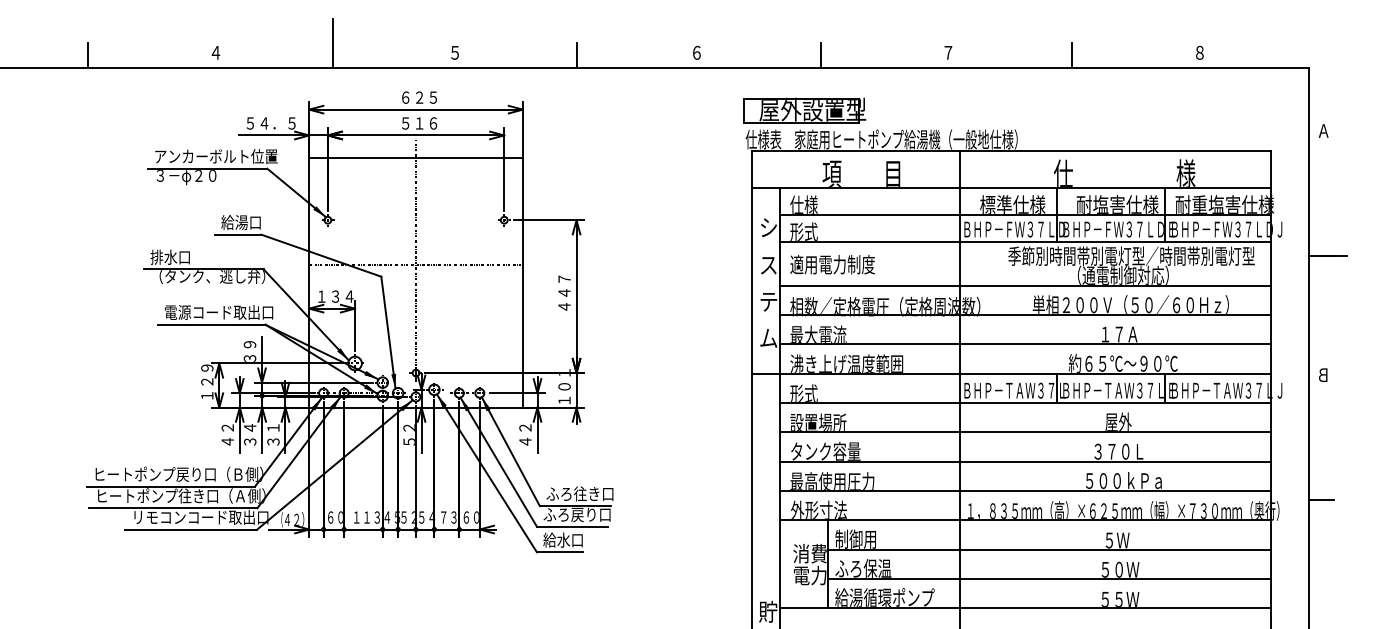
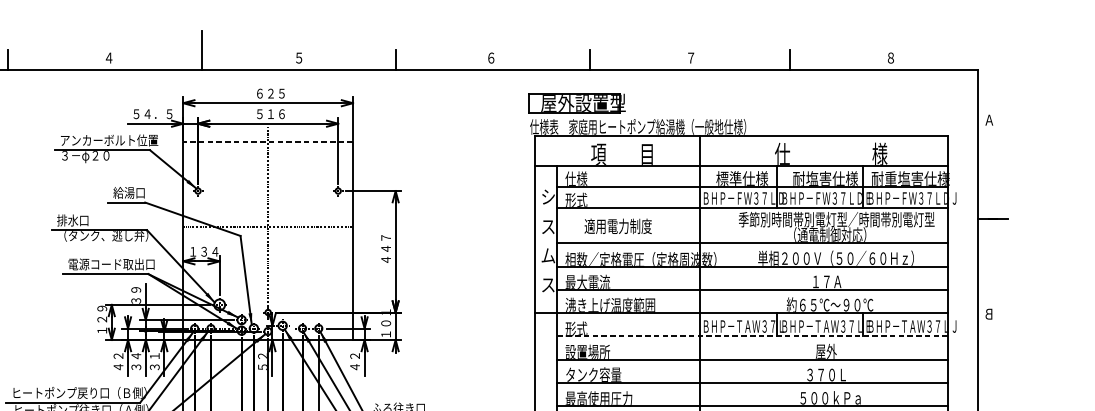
line: (416, 158) -> (268, 142), solid -> dashed
text: (832, 264) -> (618, 226), moved
text: (768, 301) -> (548, 255), テ -> ム
text: (768, 338) -> (548, 285), ム -> ス
line: (1025, 403) -> (752, 336), solid -> dashed

